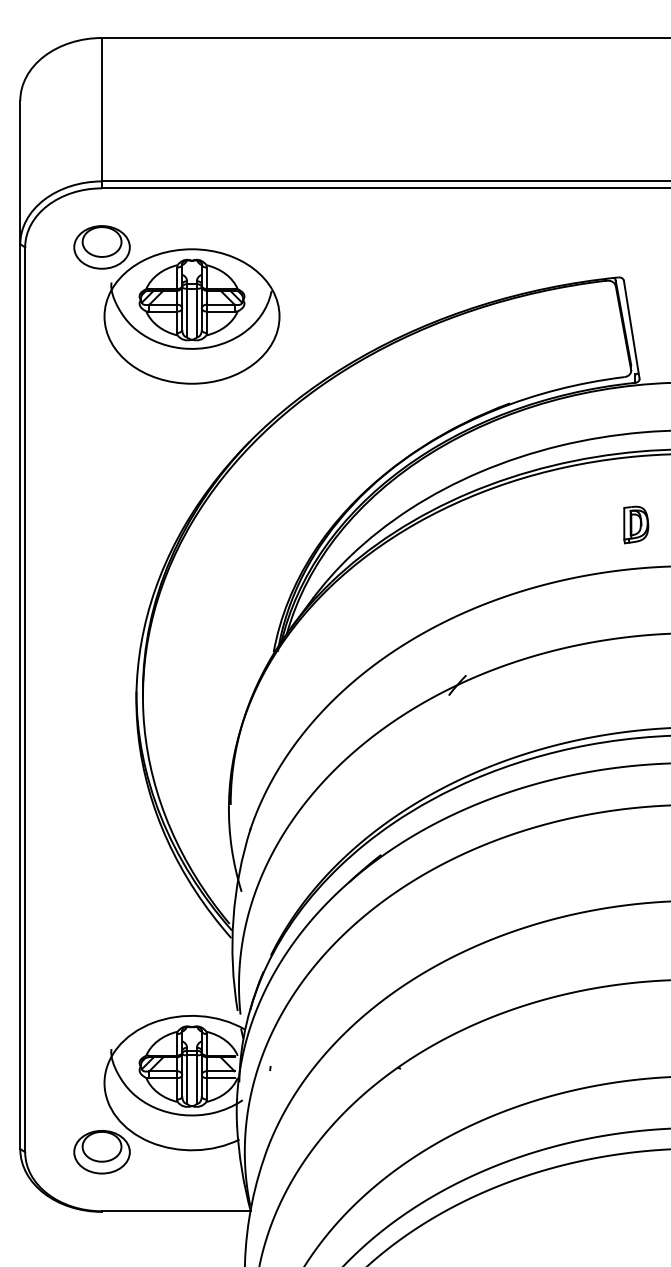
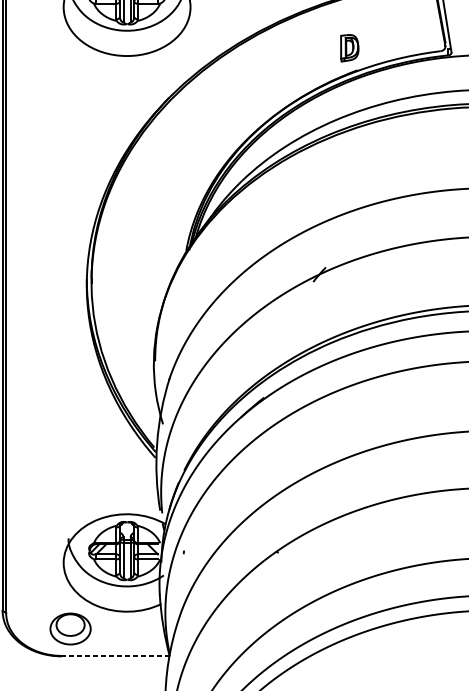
part: (636, 524) -> (349, 47), moved
part: (101, 1152) -> (70, 629), moved
line: (176, 1211) -> (115, 656), solid -> dashed

